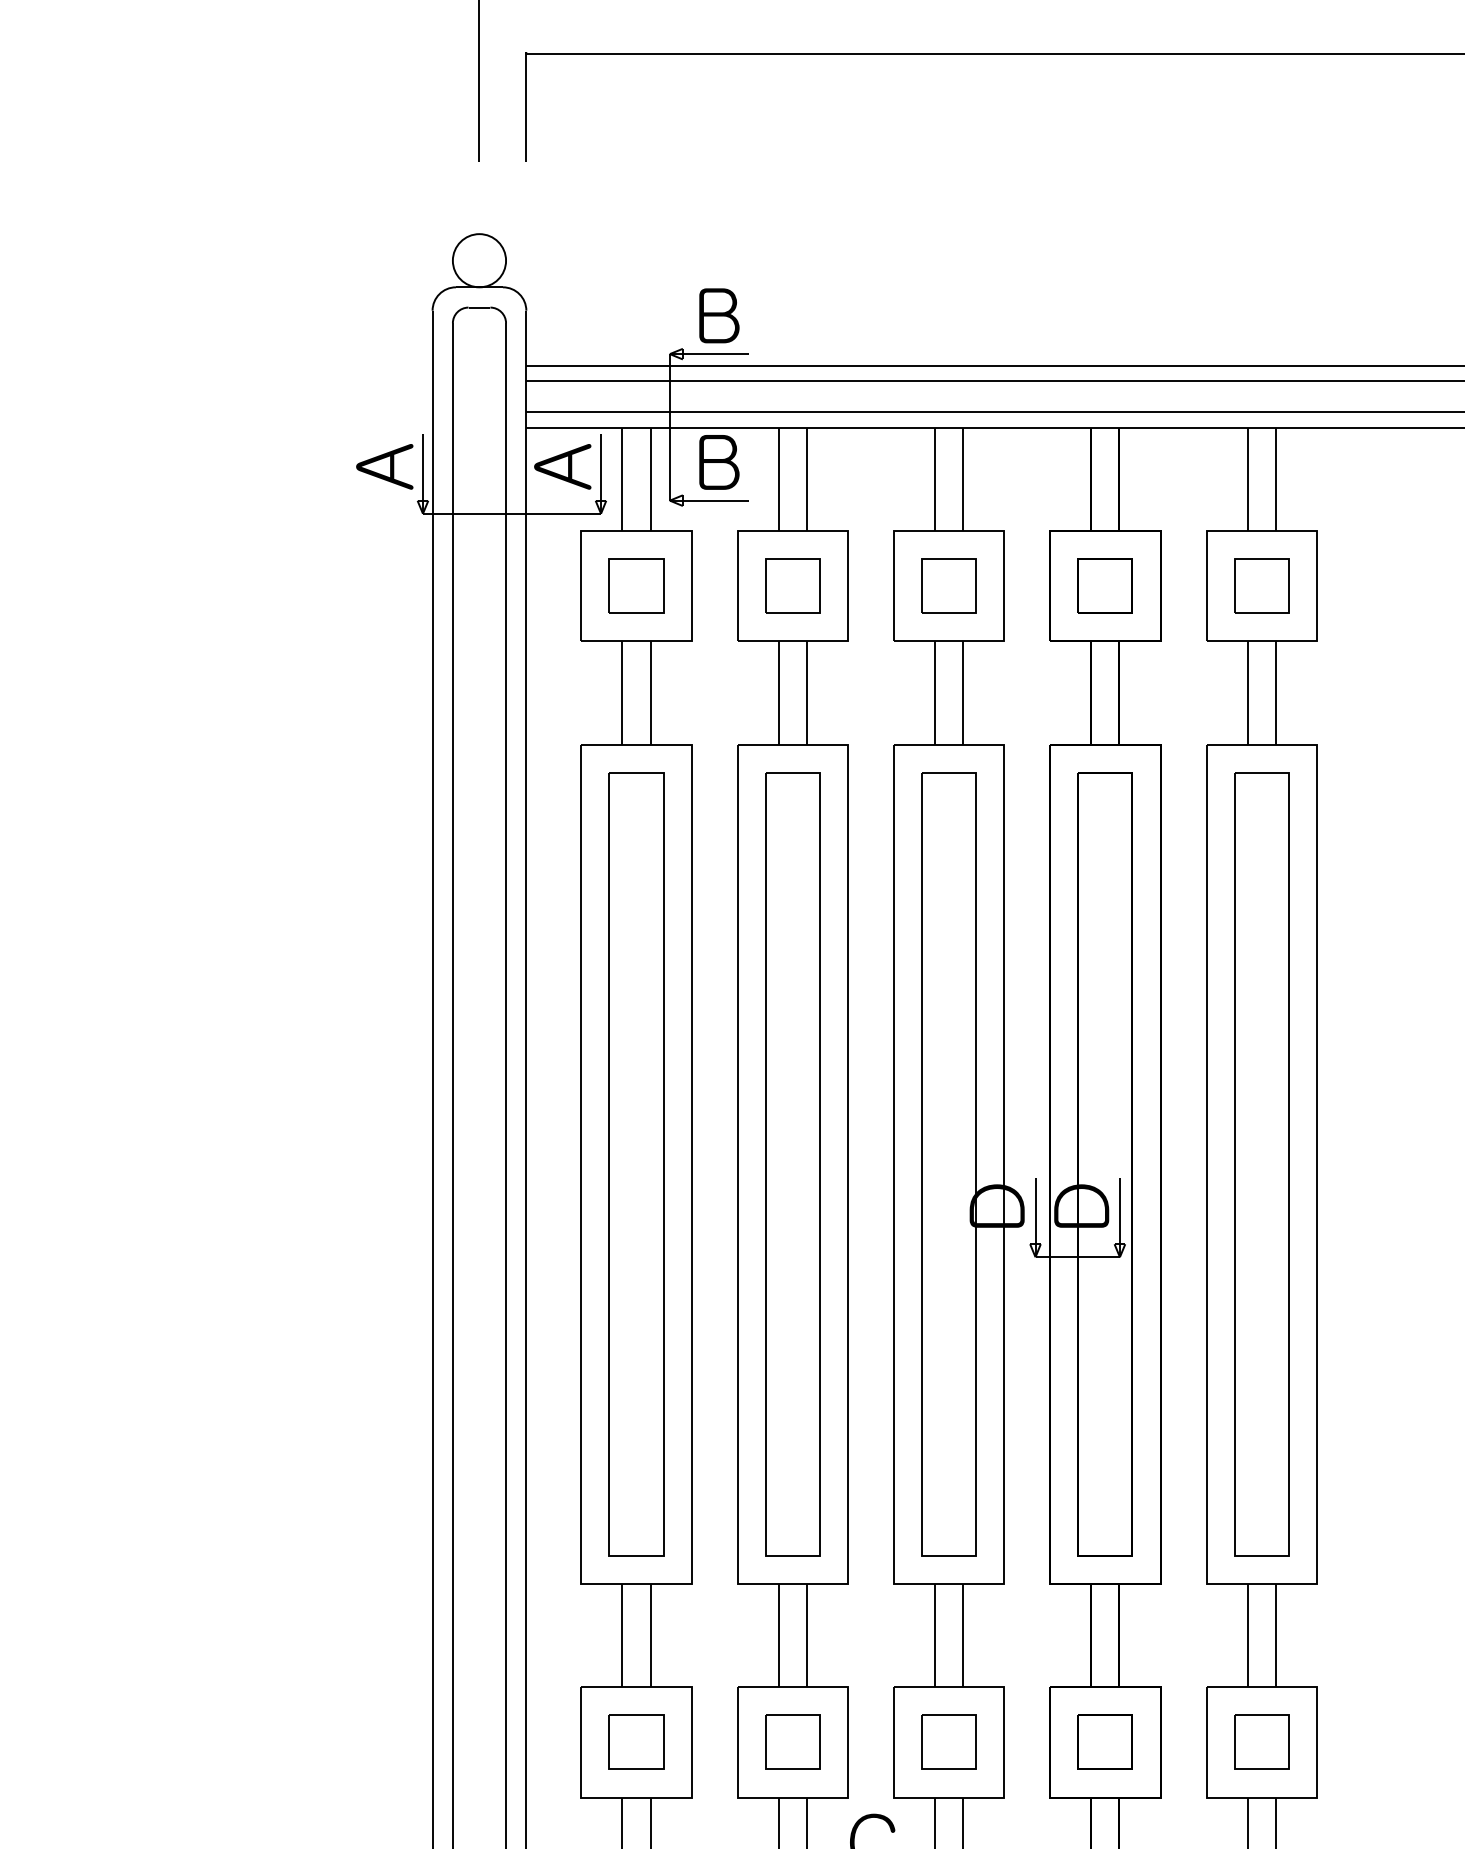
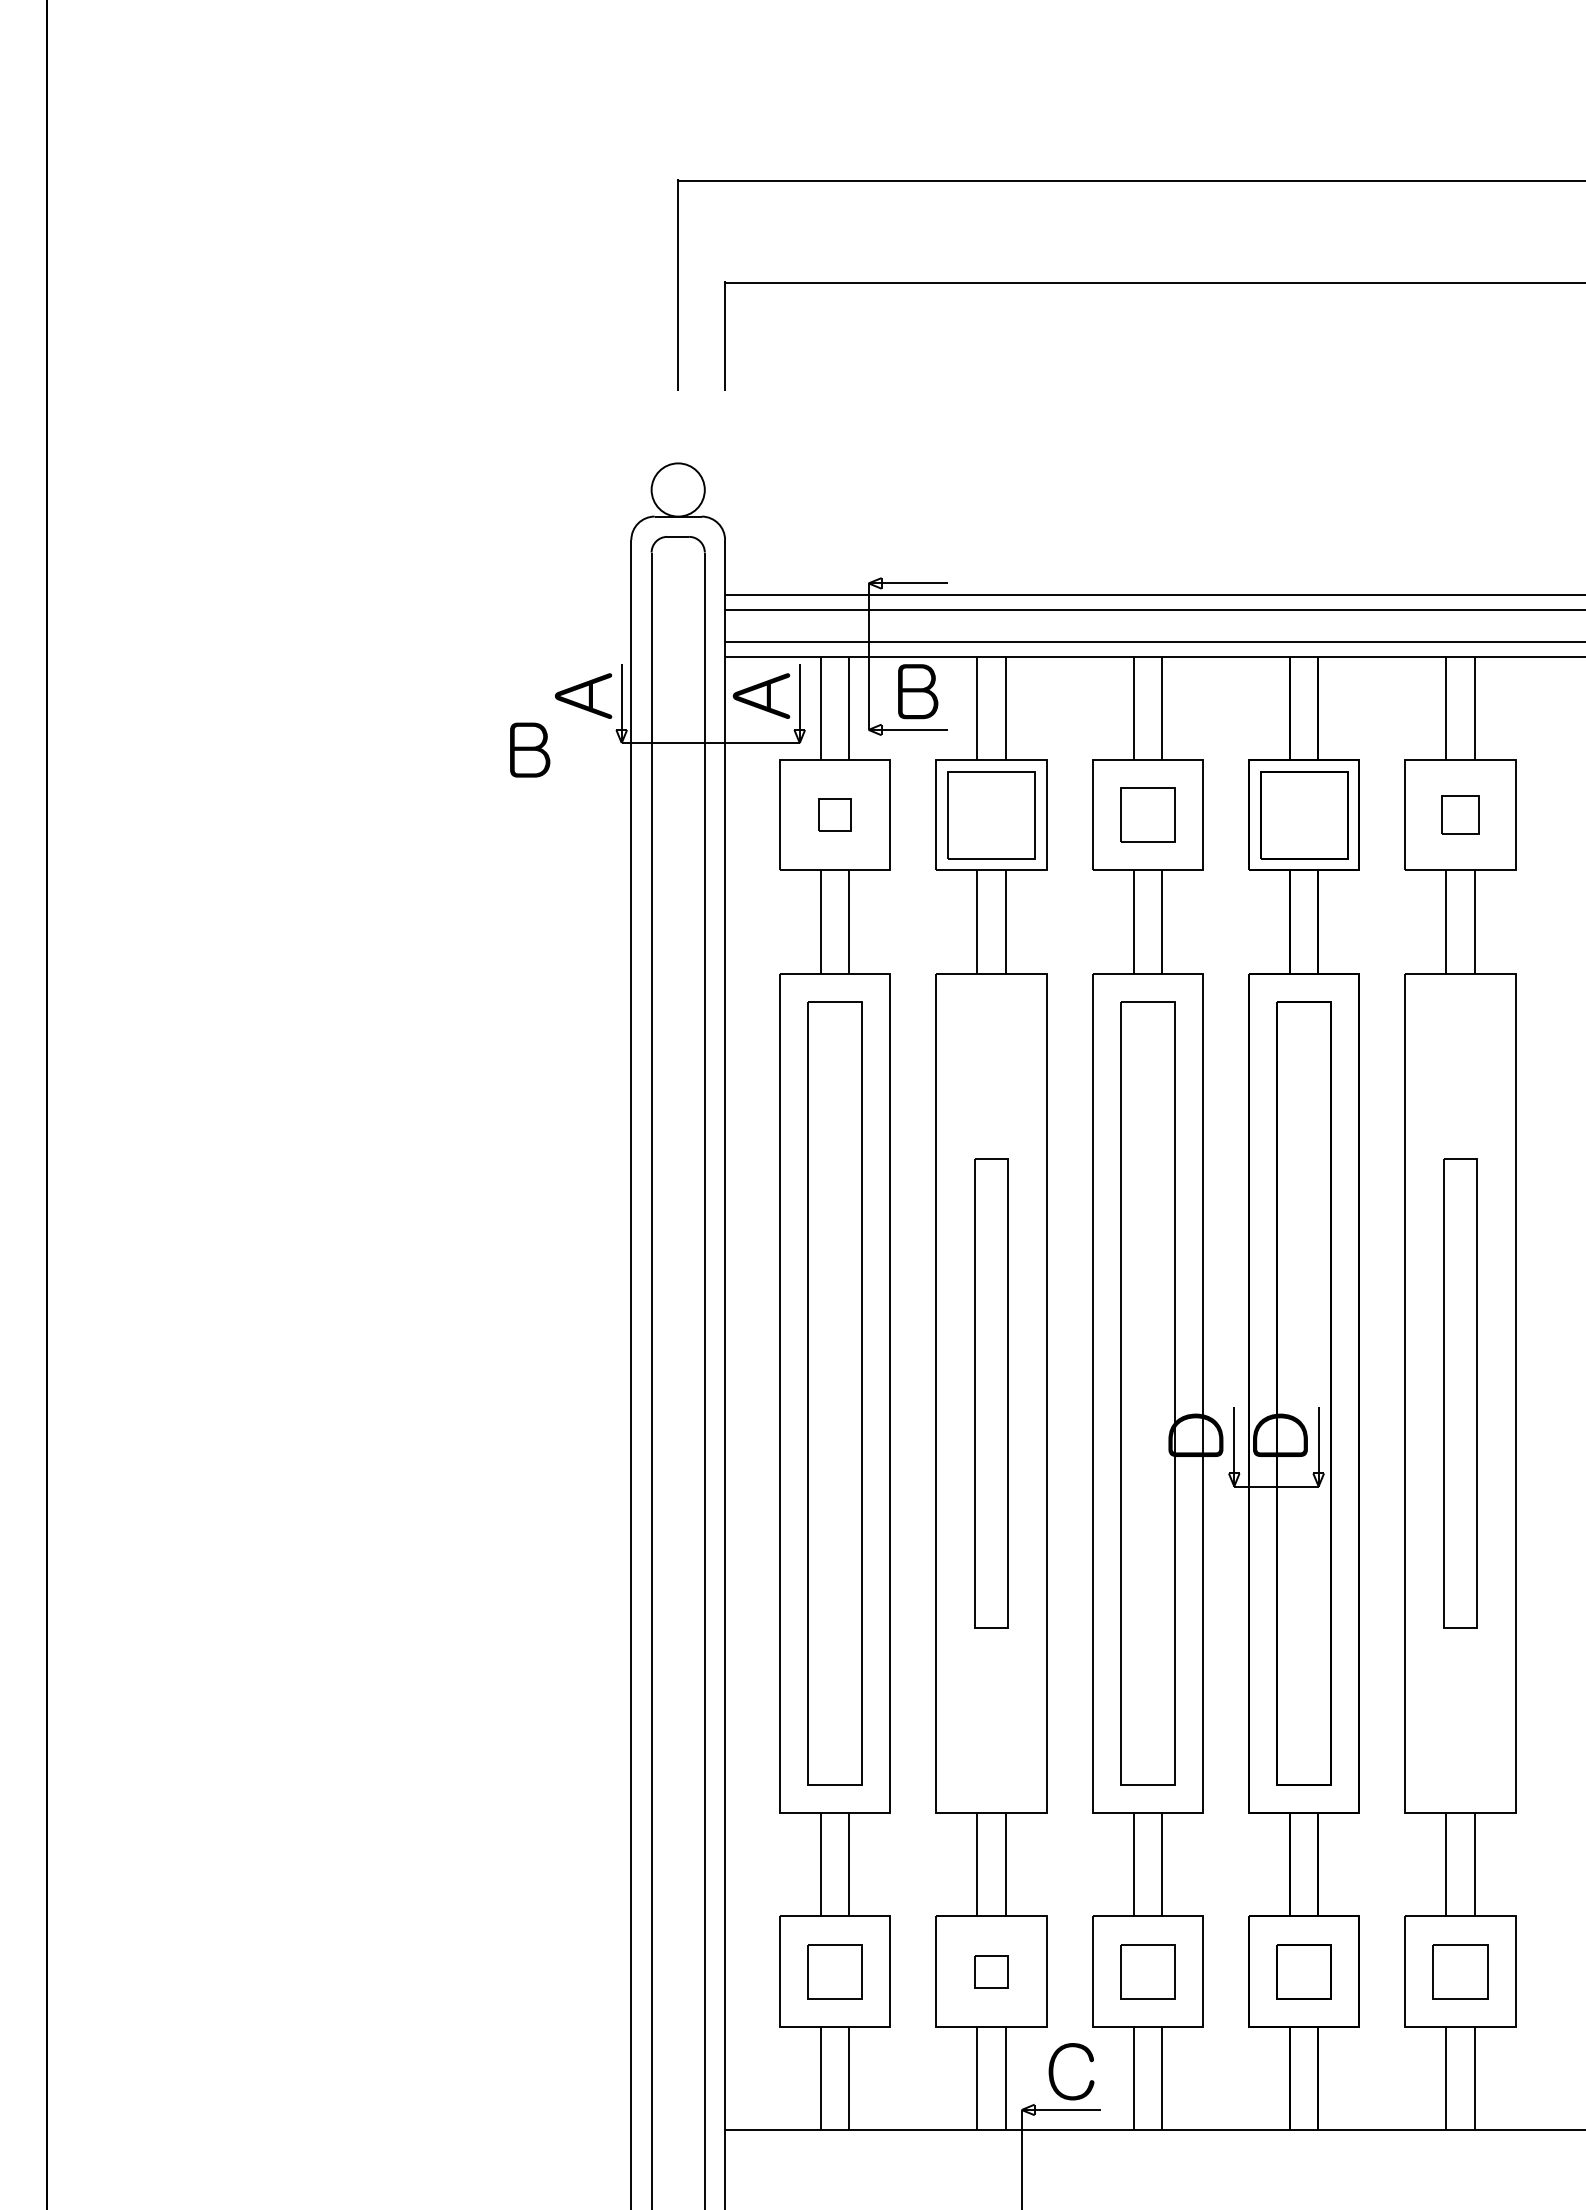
text: (719, 315) -> (530, 749), moved
part: (635, 585) -> (834, 814), size x0.6
part: (792, 585) -> (991, 814), size x1.6
part: (1104, 585) -> (1303, 814), size x1.6
part: (1261, 585) -> (1460, 814), size x0.7
part: (792, 1164) -> (991, 1393), size x0.6
part: (1261, 1164) -> (1460, 1393), size x0.6
part: (792, 1742) -> (991, 1971), size x0.6

